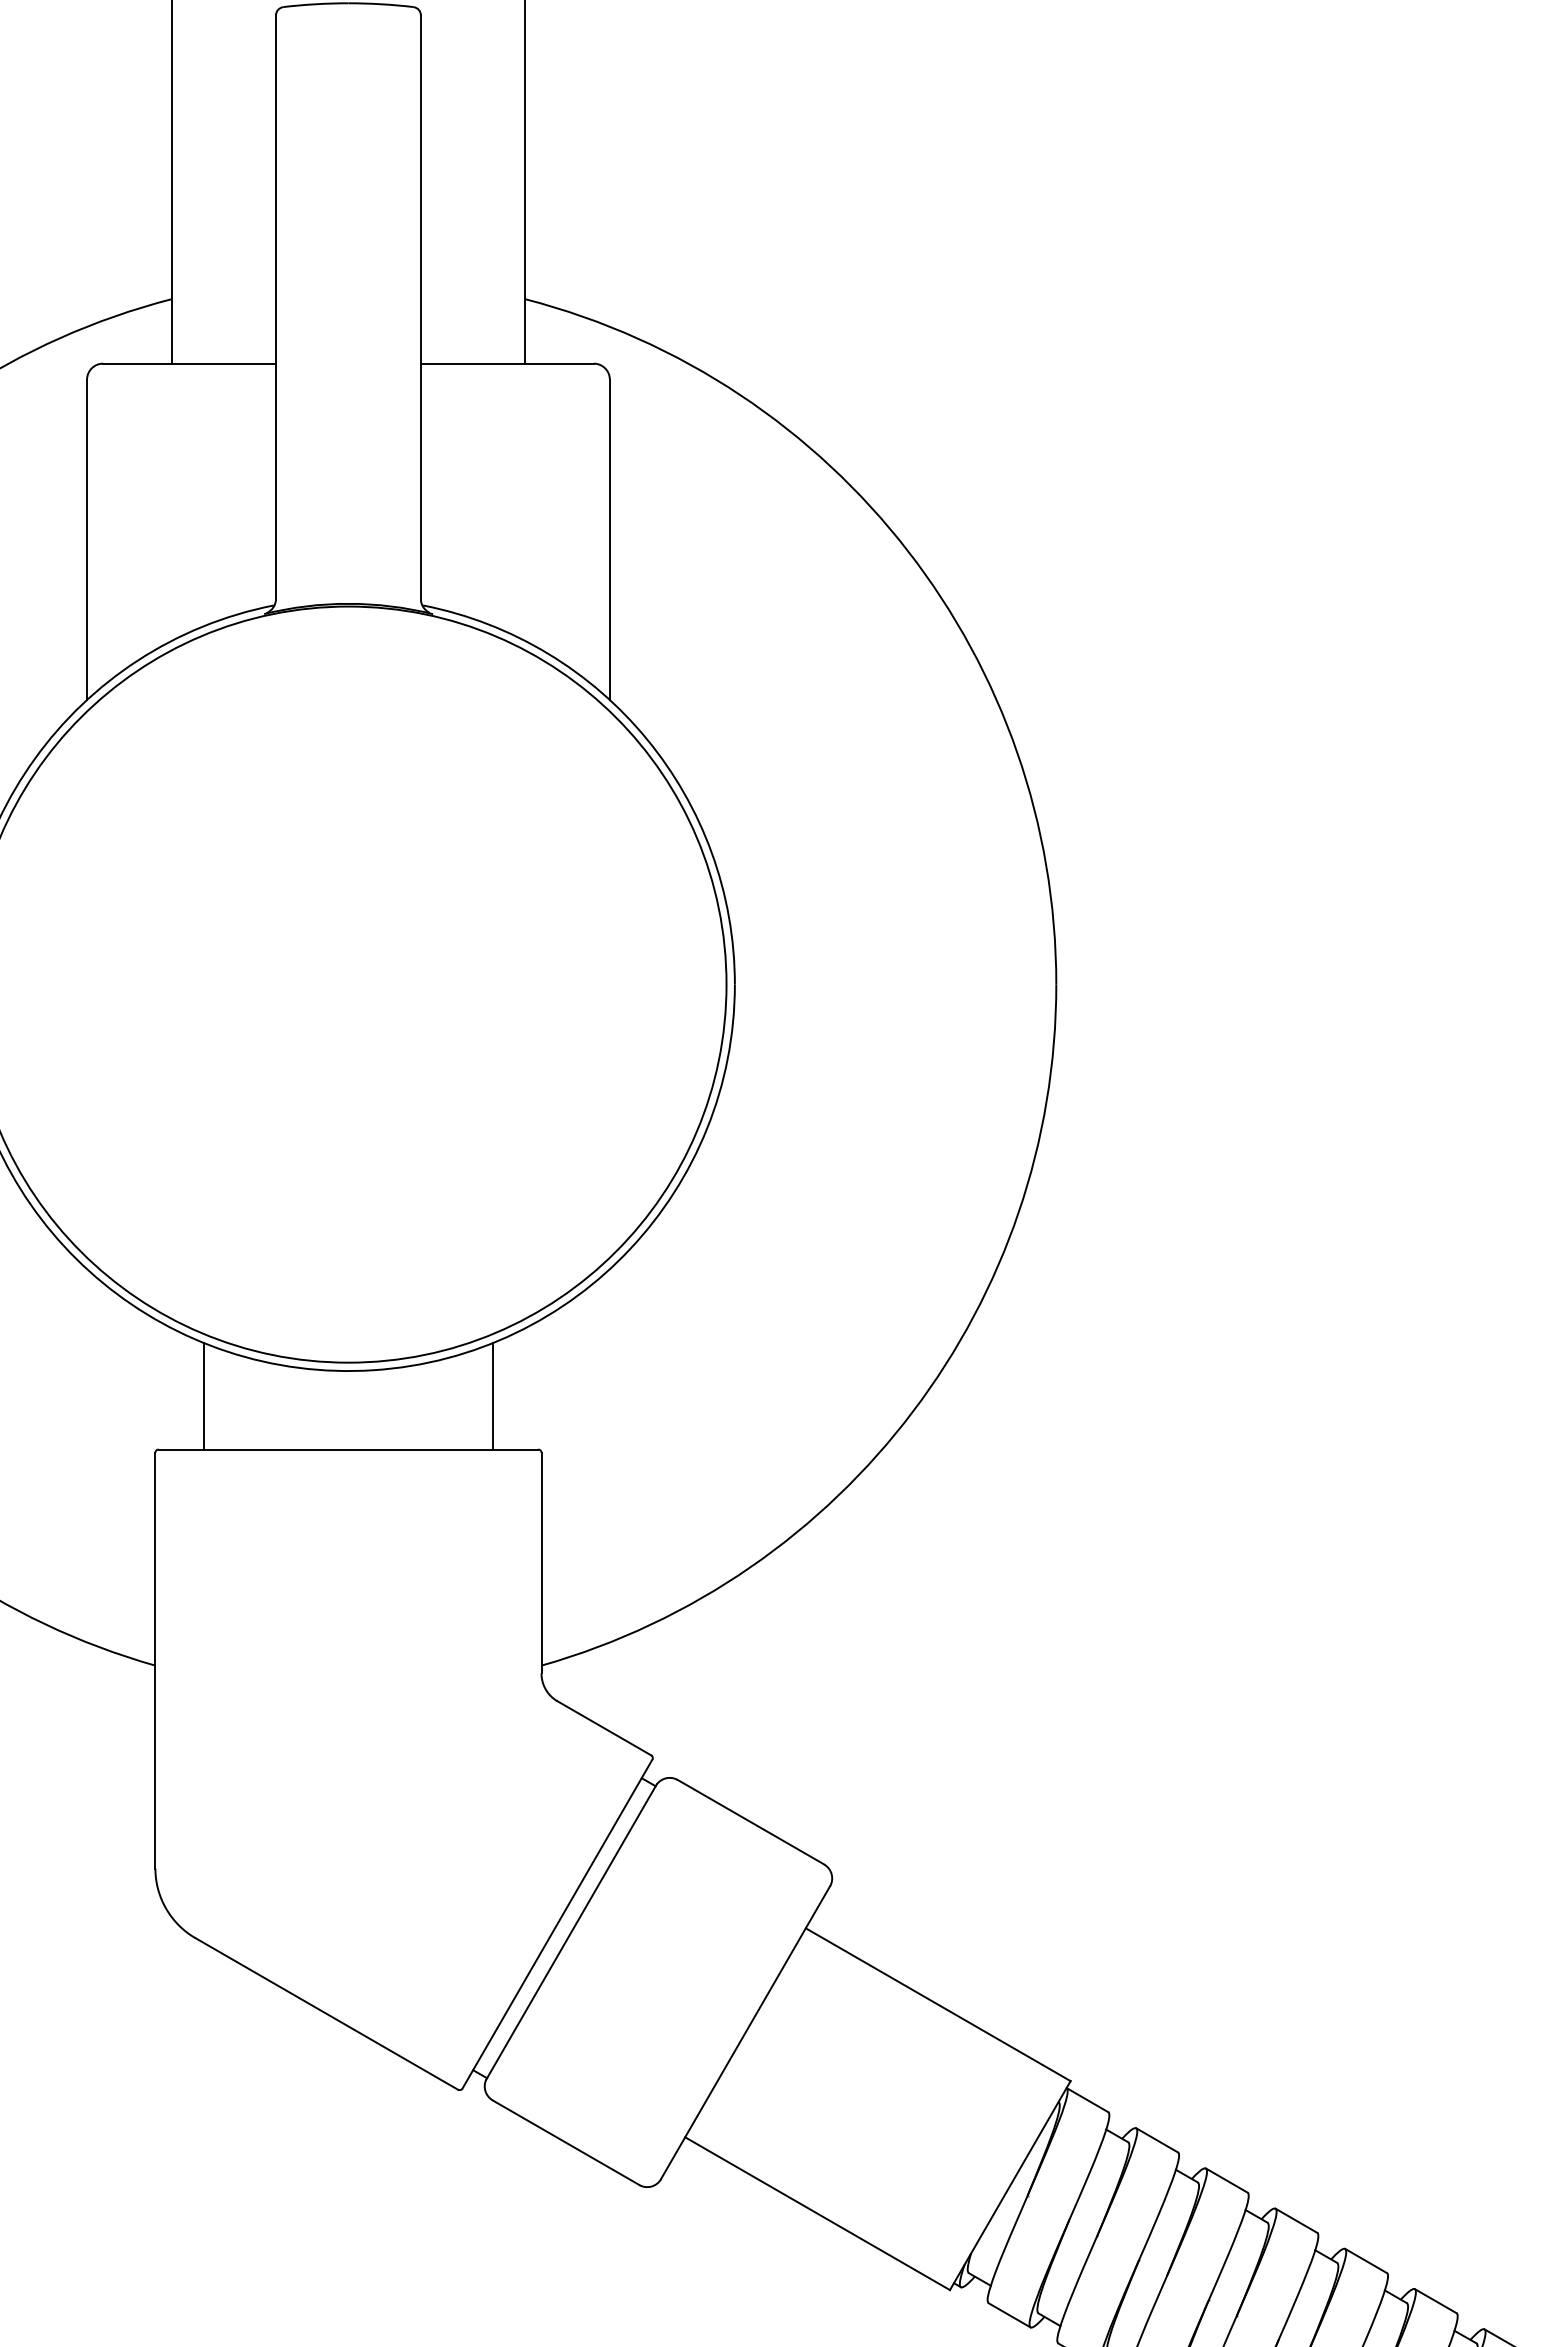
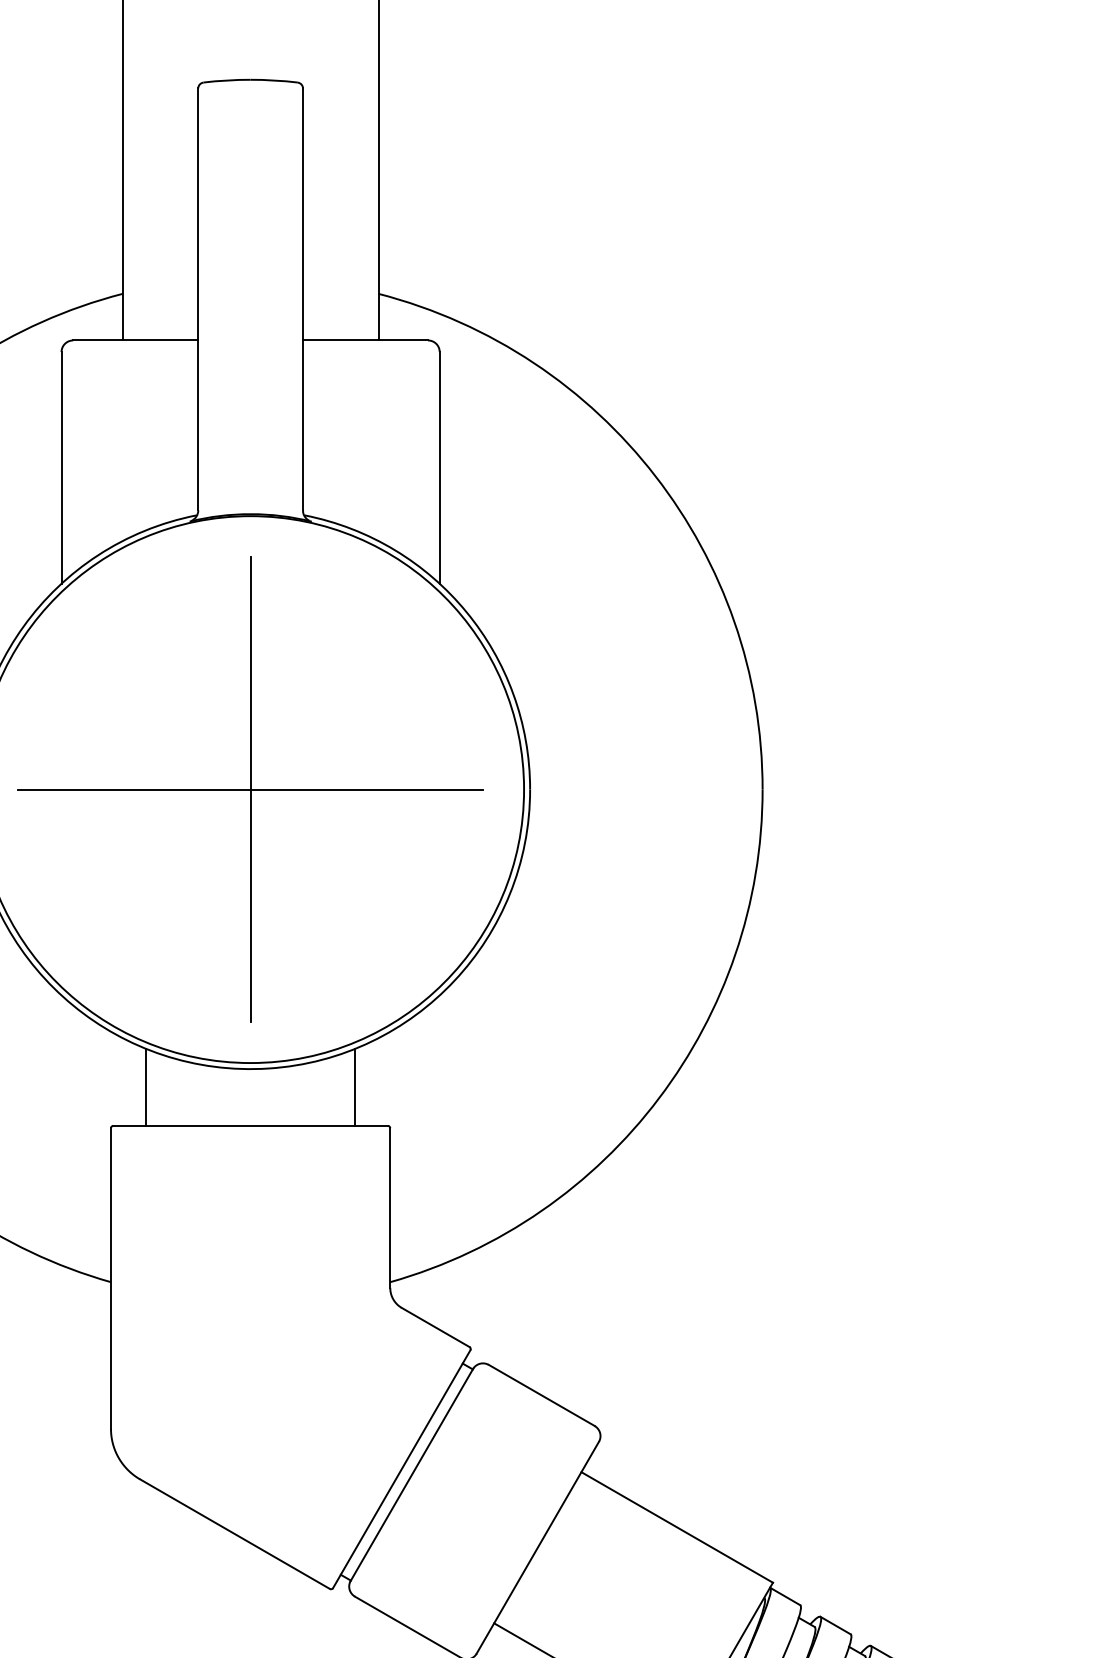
part: (348, 984) -> (250, 789), added

